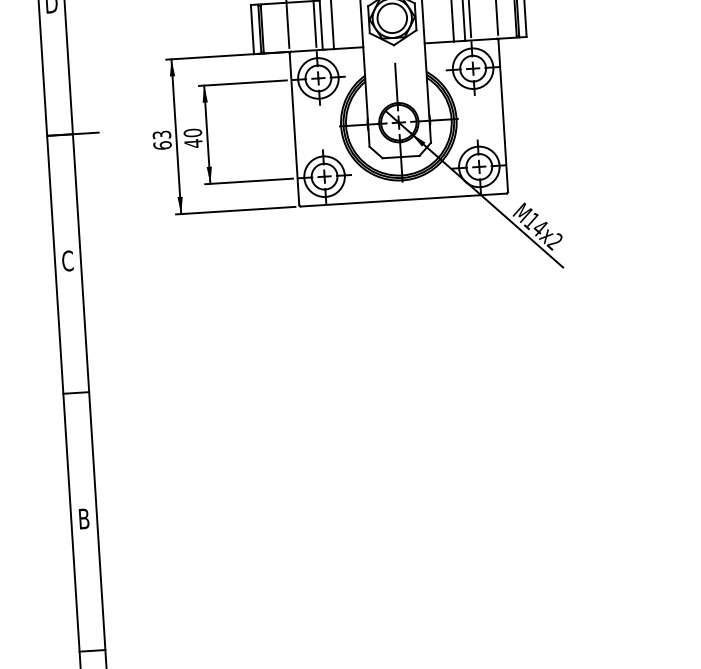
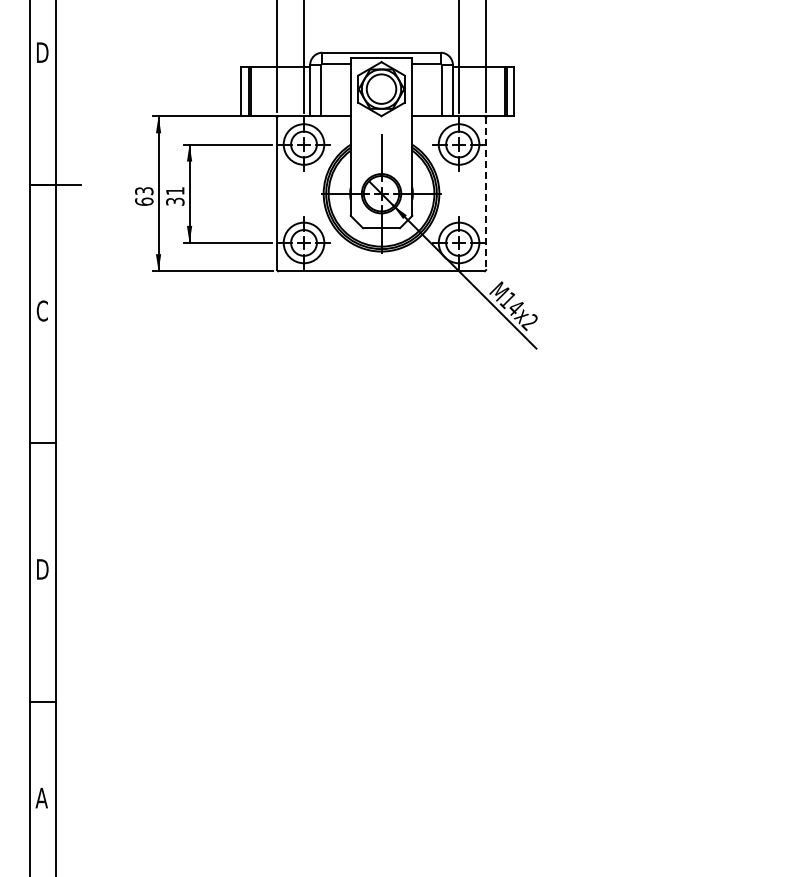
line: (503, 116) -> (486, 194), solid -> dashed
text: (193, 138) -> (175, 196), 40 -> 31
text: (84, 518) -> (42, 569), B -> D

